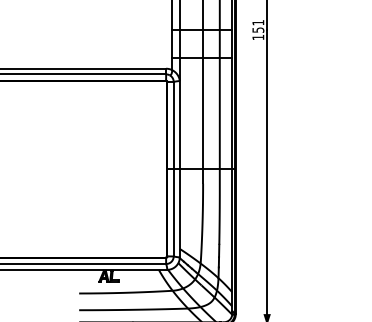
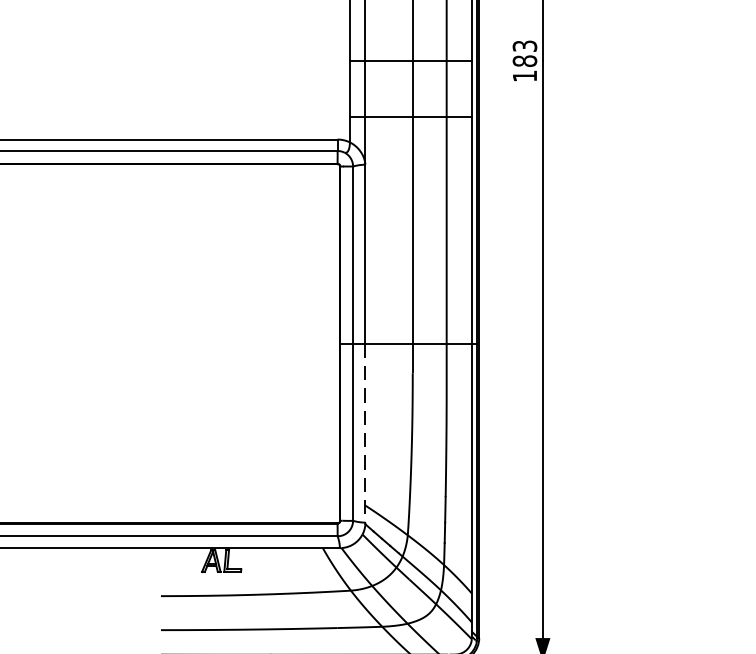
text: (258, 26) -> (525, 53), 151 -> 183
line: (179, 213) -> (364, 433), solid -> dashed

